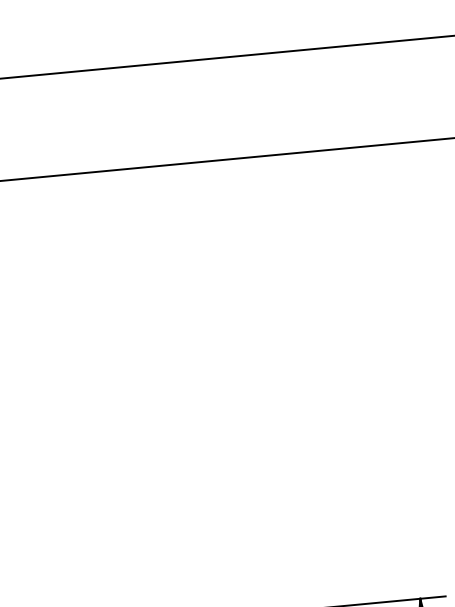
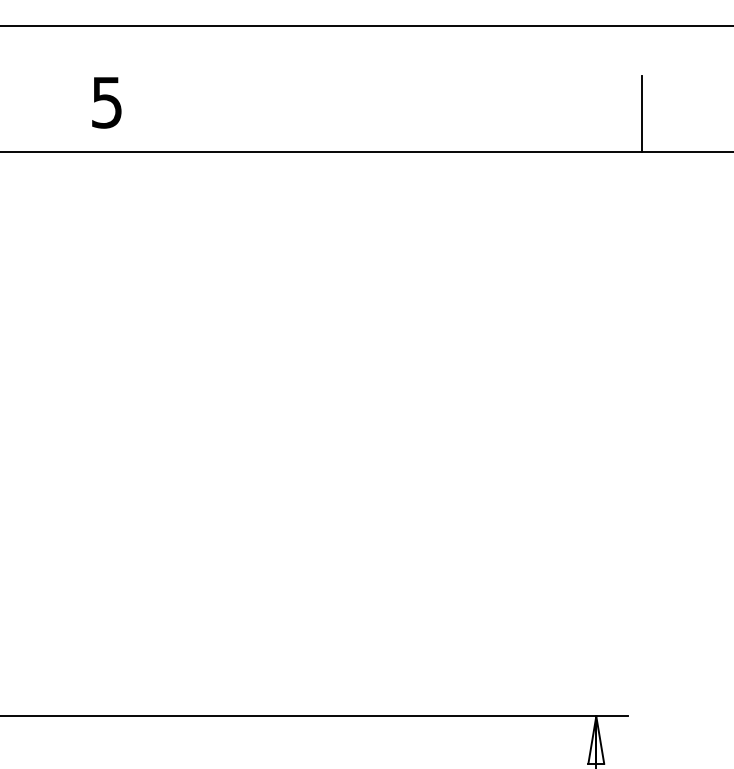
line: (411, 111) -> (642, 114), added

